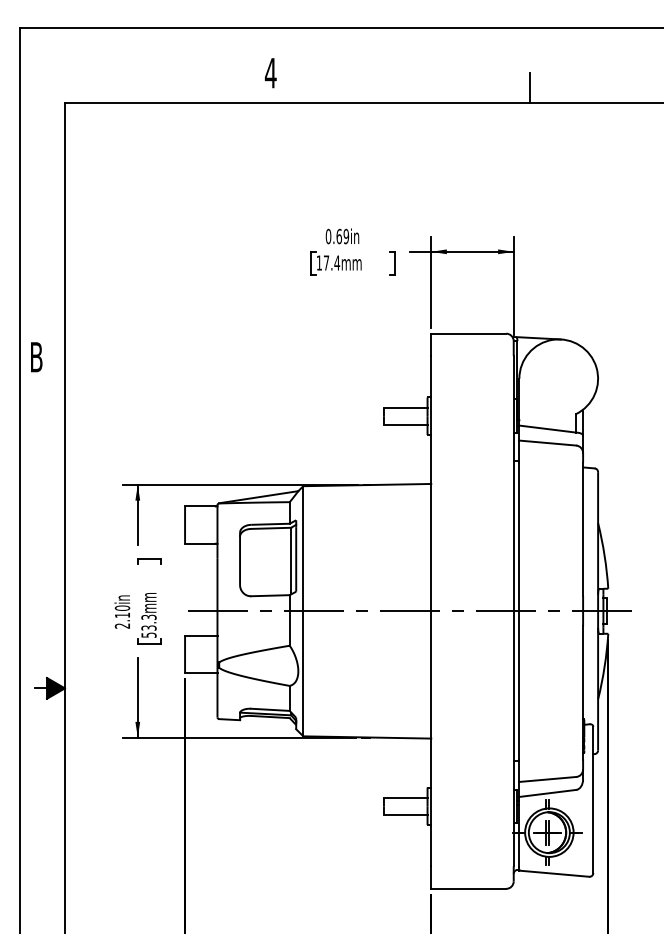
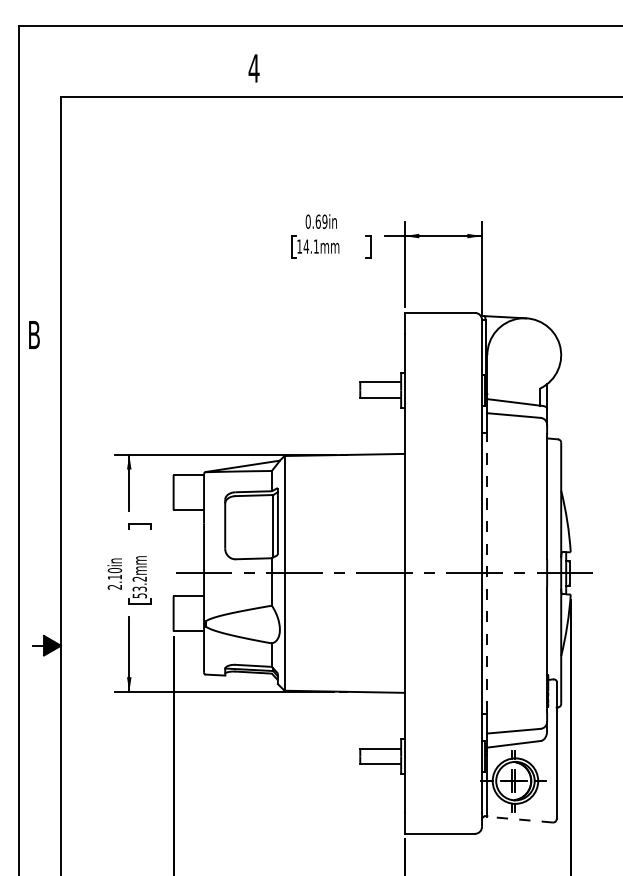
line: (530, 88) -> (497, 82), removed
text: (332, 262) -> (311, 246), 17.4mm -> 14.1mm
line: (519, 610) -> (487, 572), solid -> dashed
text: (148, 616) -> (139, 578), 53.3mm -> 53.2mm
line: (554, 873) -> (520, 819), solid -> dashed

